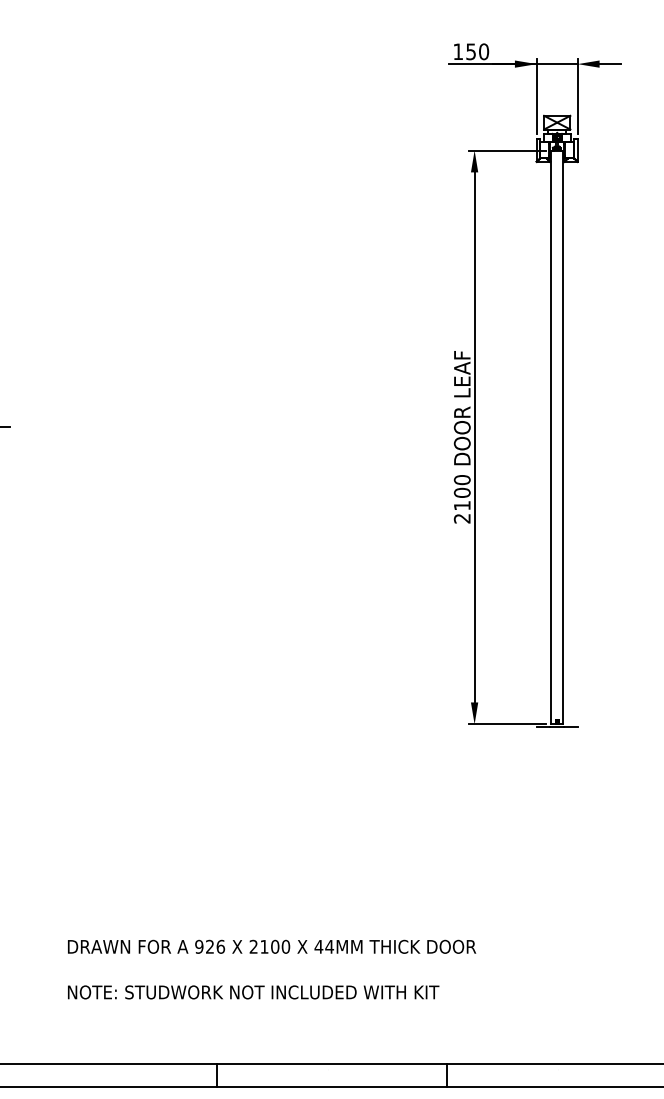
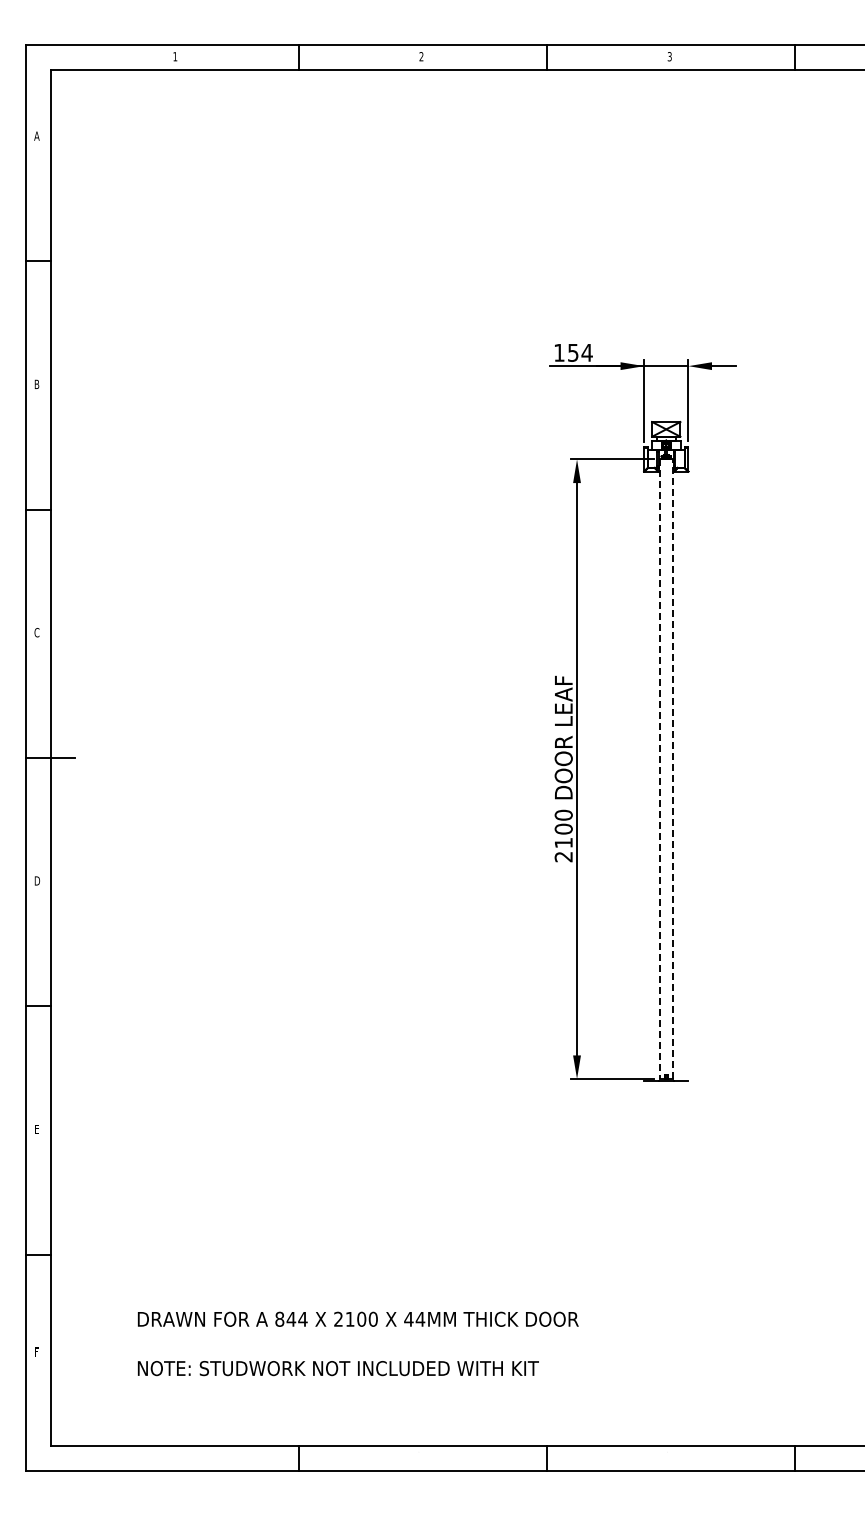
text: (483, 51) -> (586, 352), 150 -> 154
line: (550, 437) -> (659, 769), solid -> dashed
line: (563, 437) -> (672, 769), solid -> dashed
text: (210, 946) -> (291, 1318), 926 -> 844

